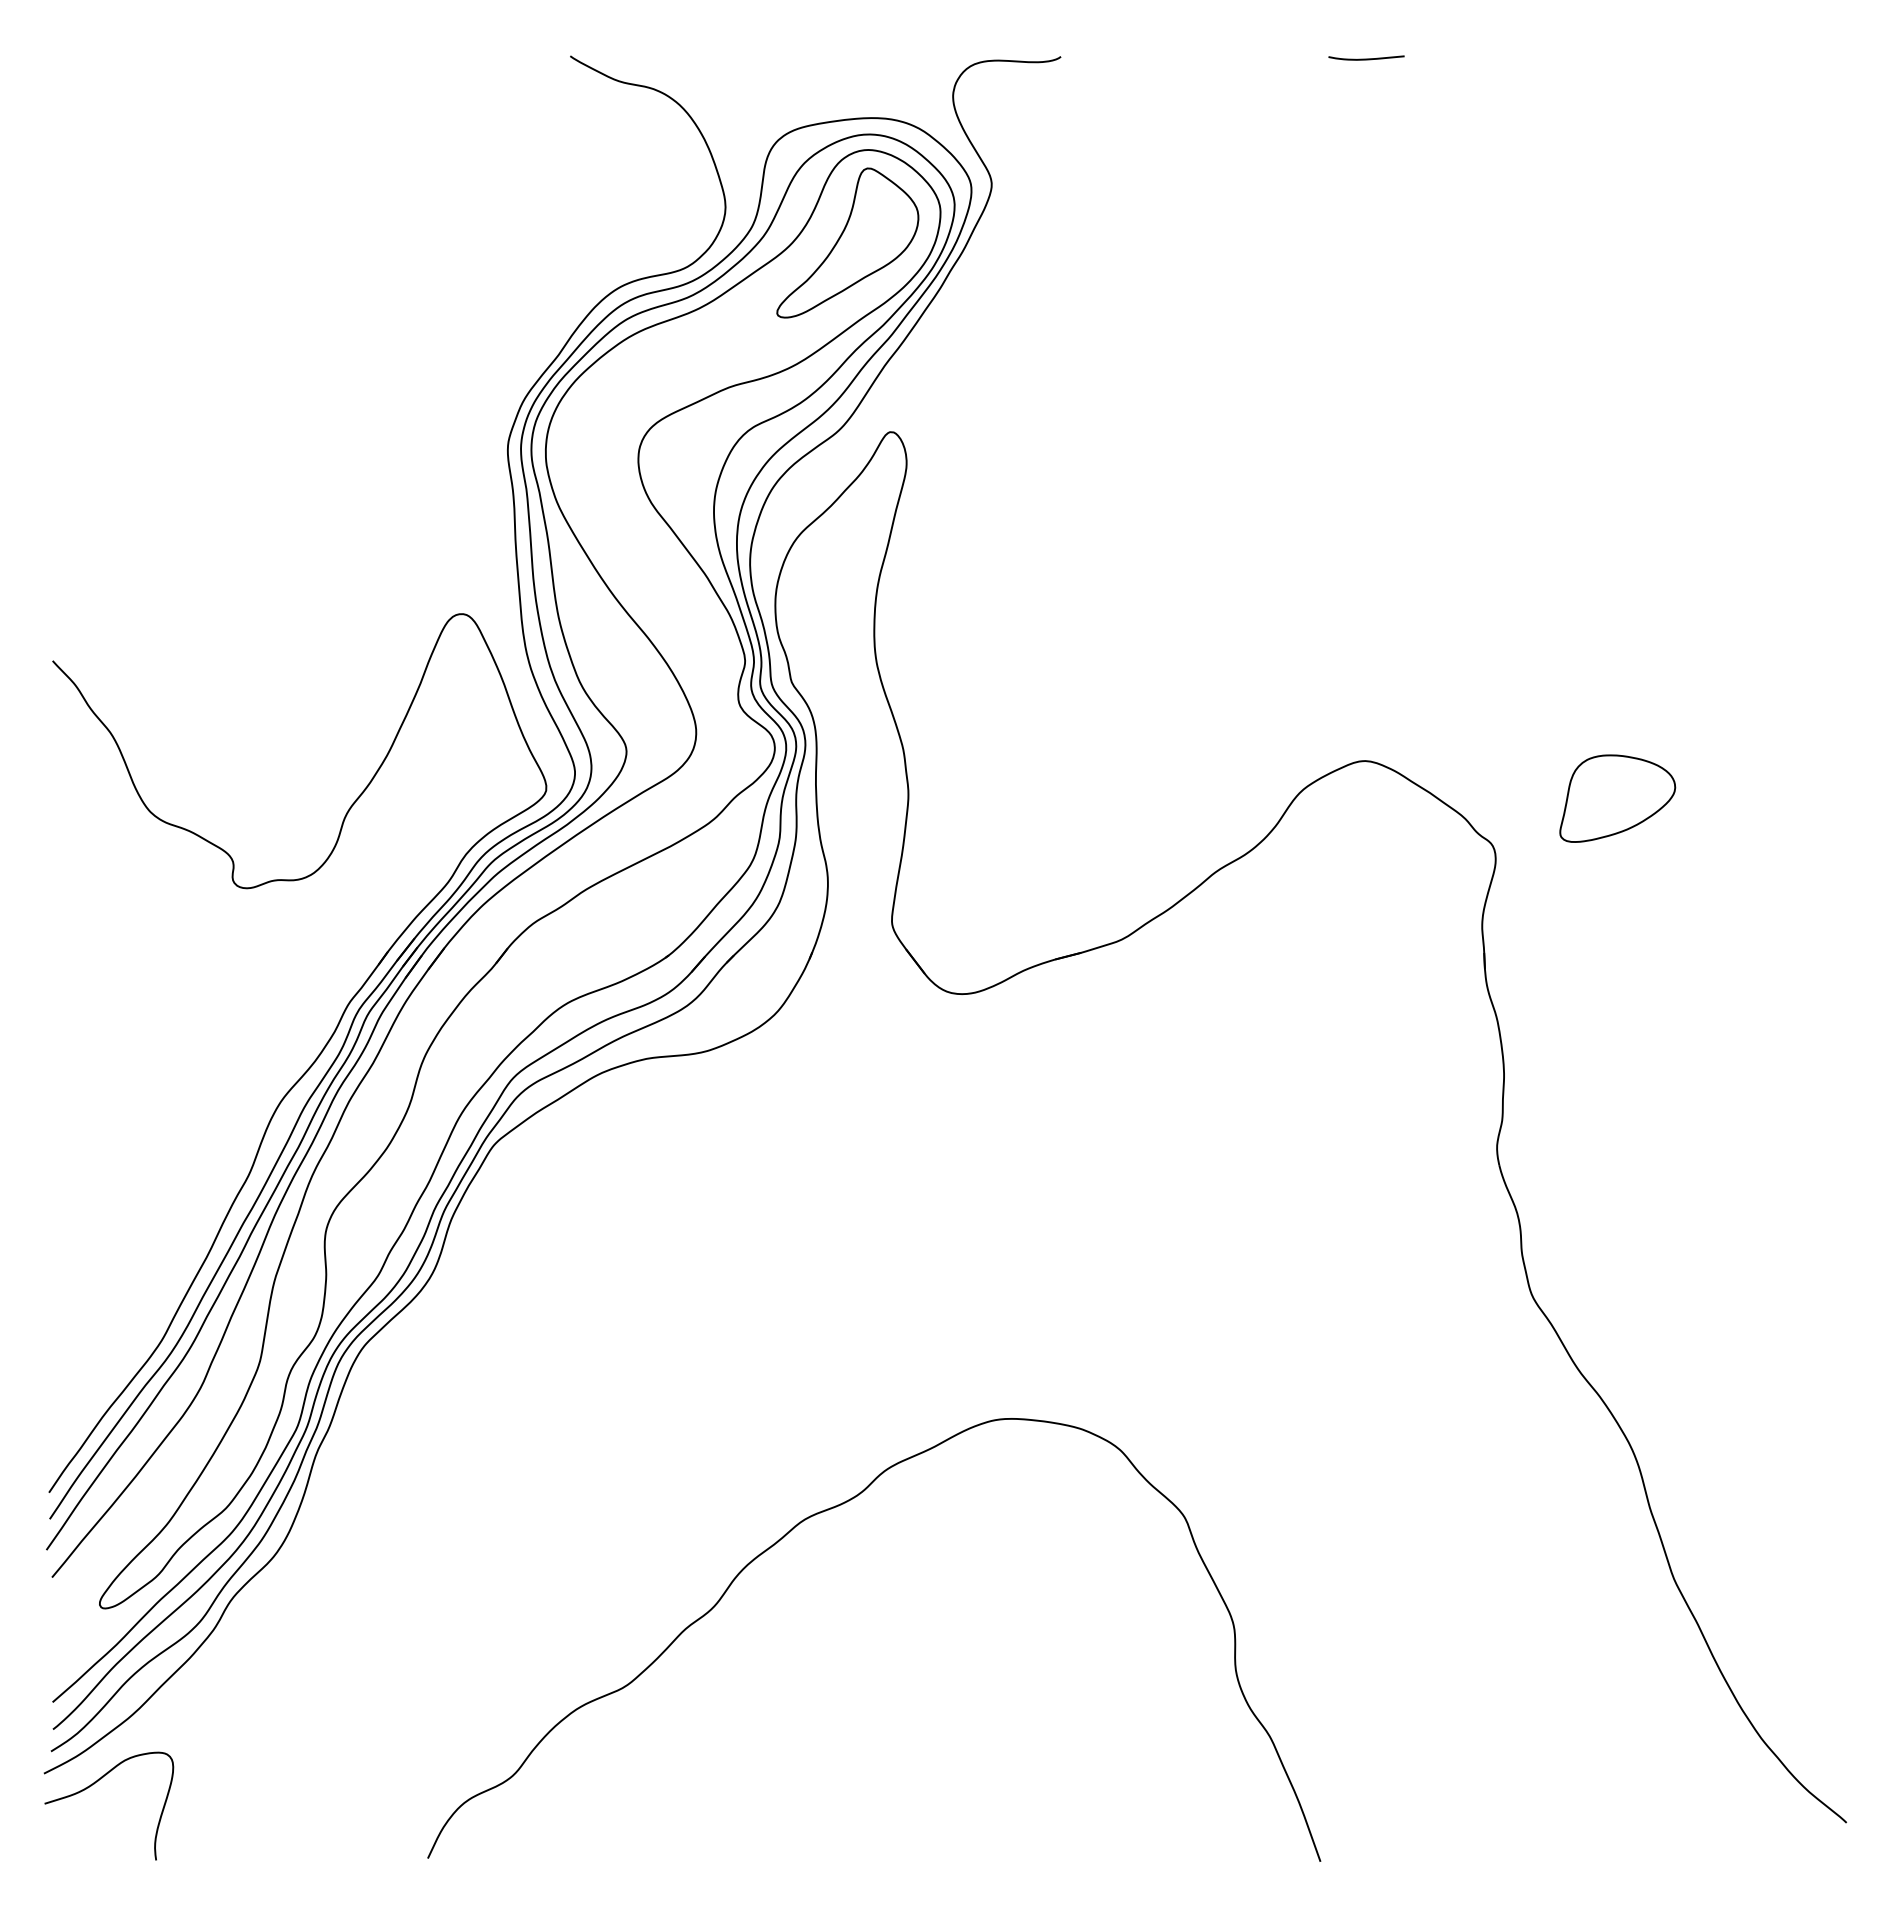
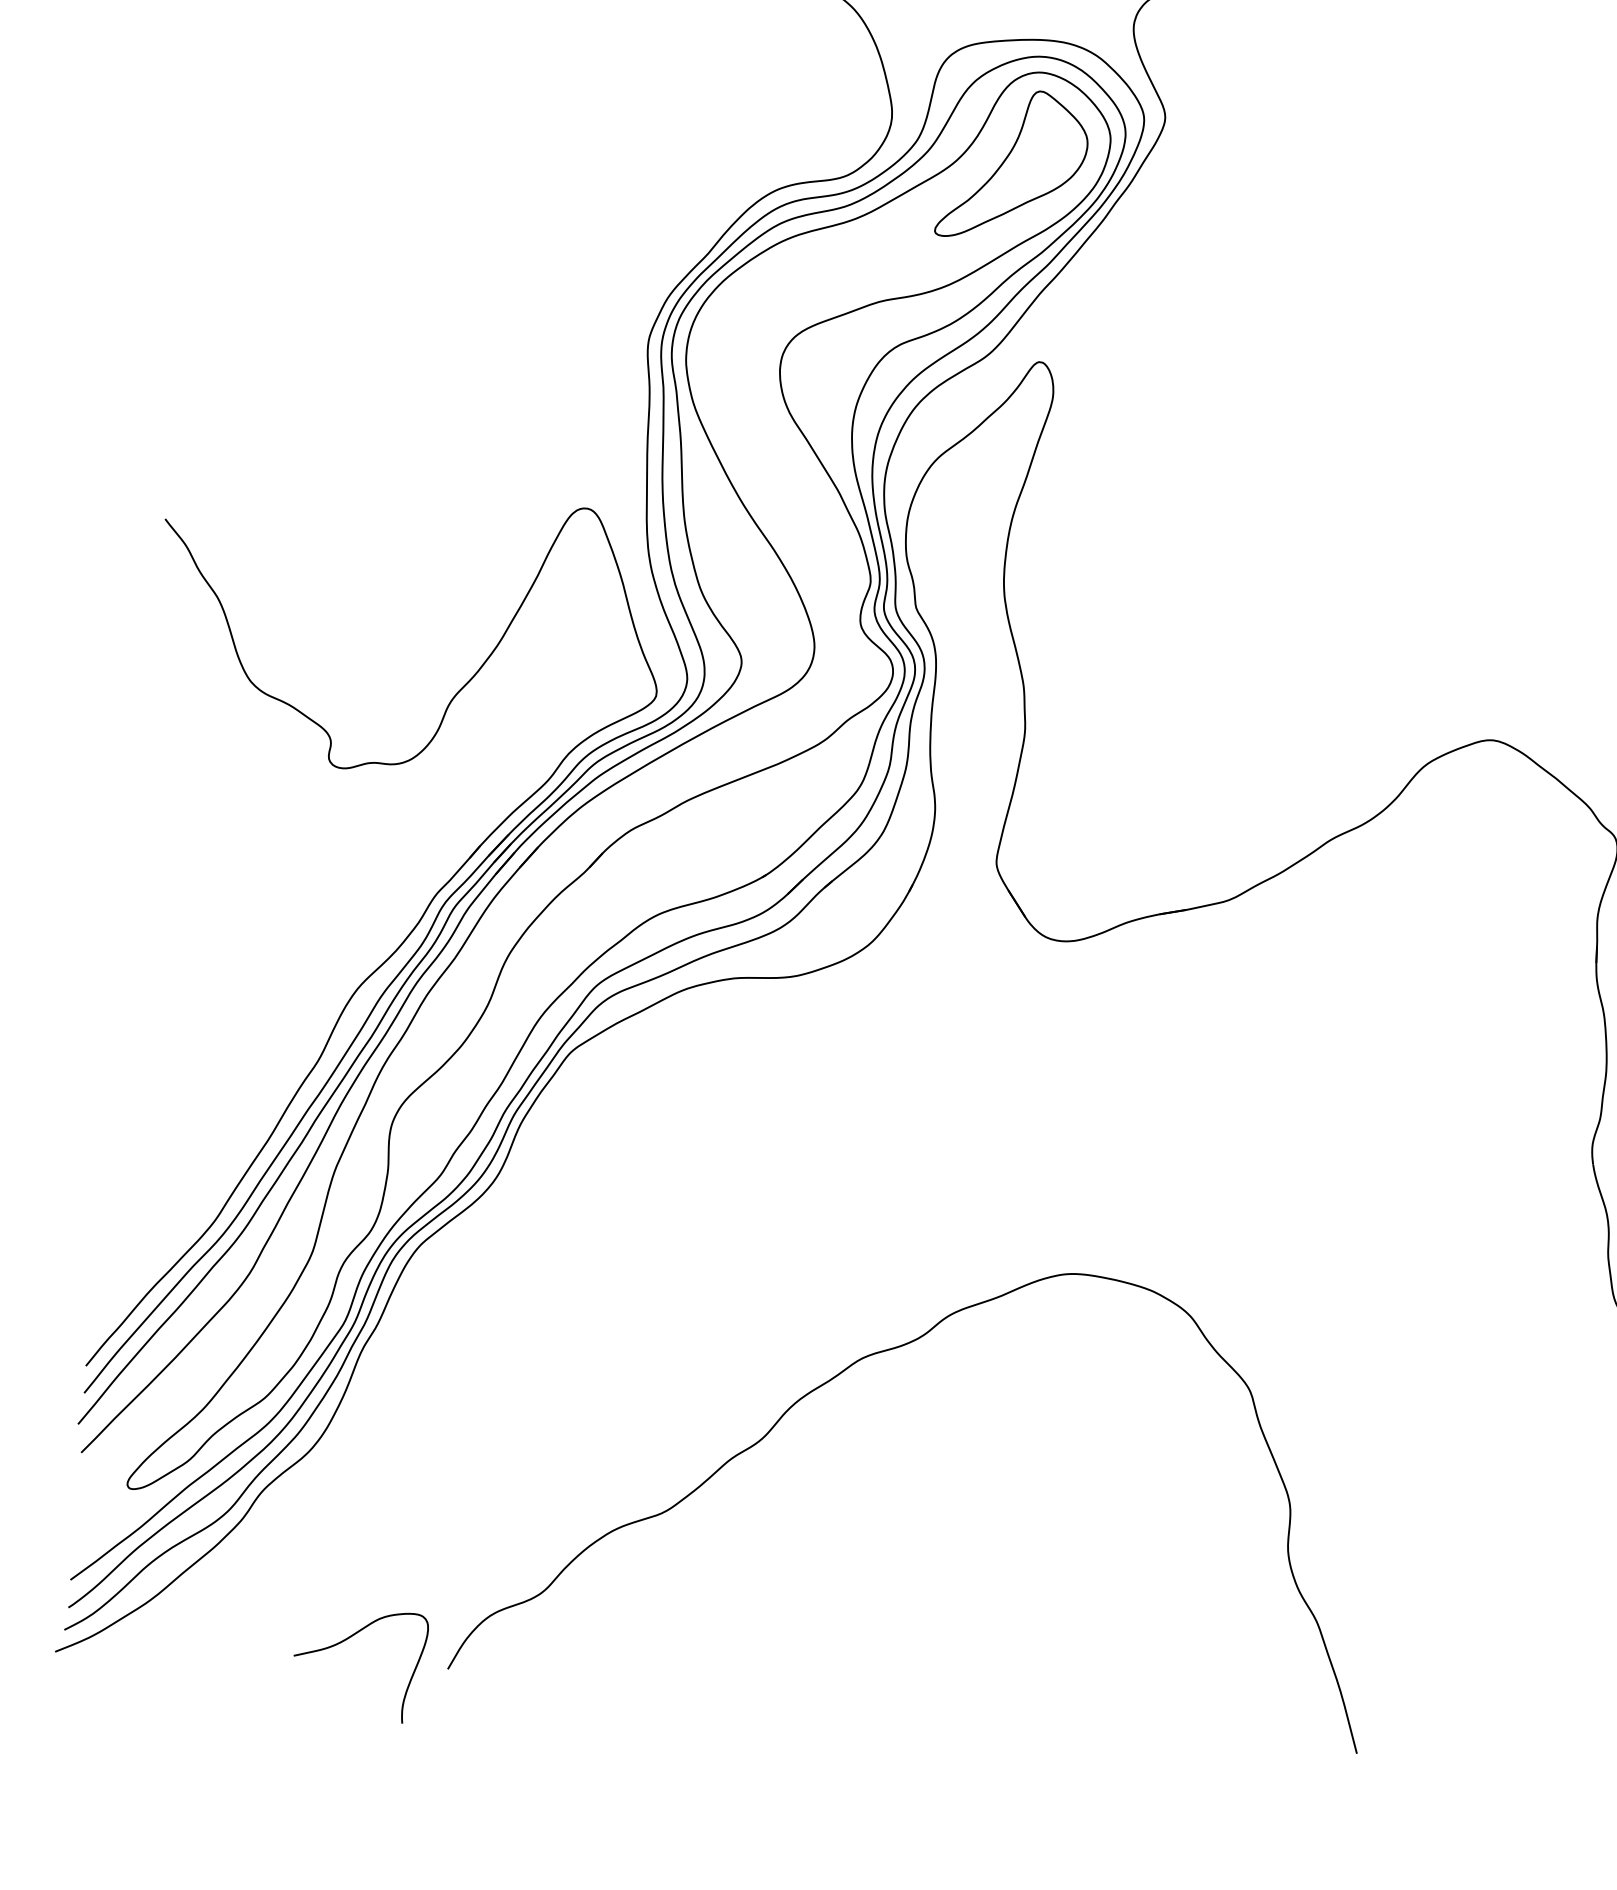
curve: (1366, 58) -> (1558, 24), removed
curve: (783, 1538) -> (839, 1375), moved
curve: (94, 1784) -> (346, 1640), moved

